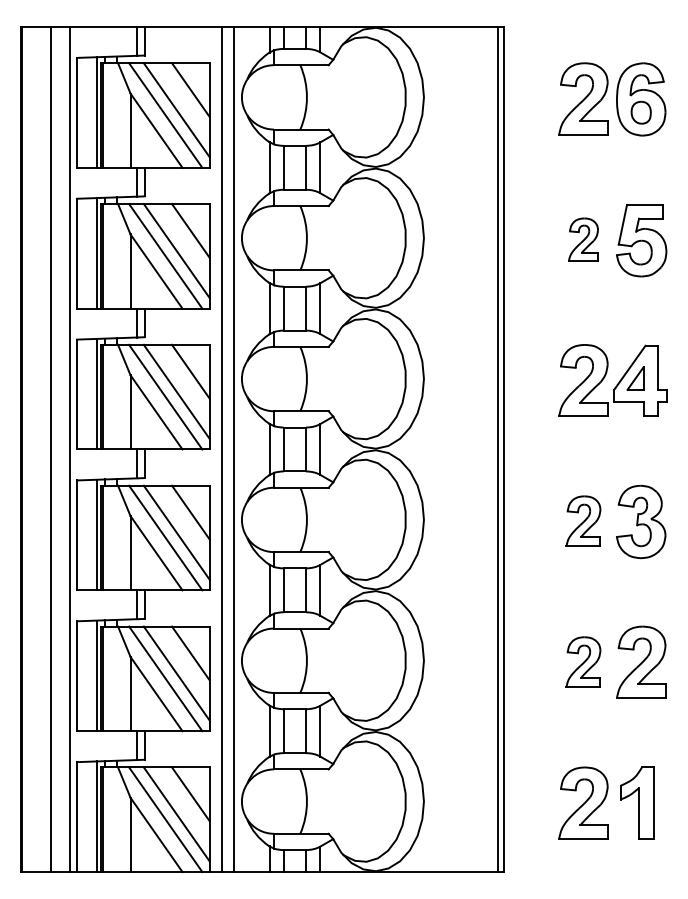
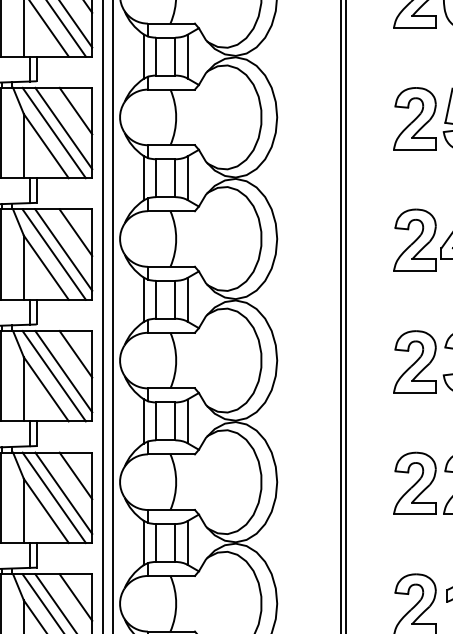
part: (583, 239) -> (414, 118), size x1.67
part: (583, 520) -> (414, 361), size x1.43
part: (583, 661) -> (414, 482), size x1.43

